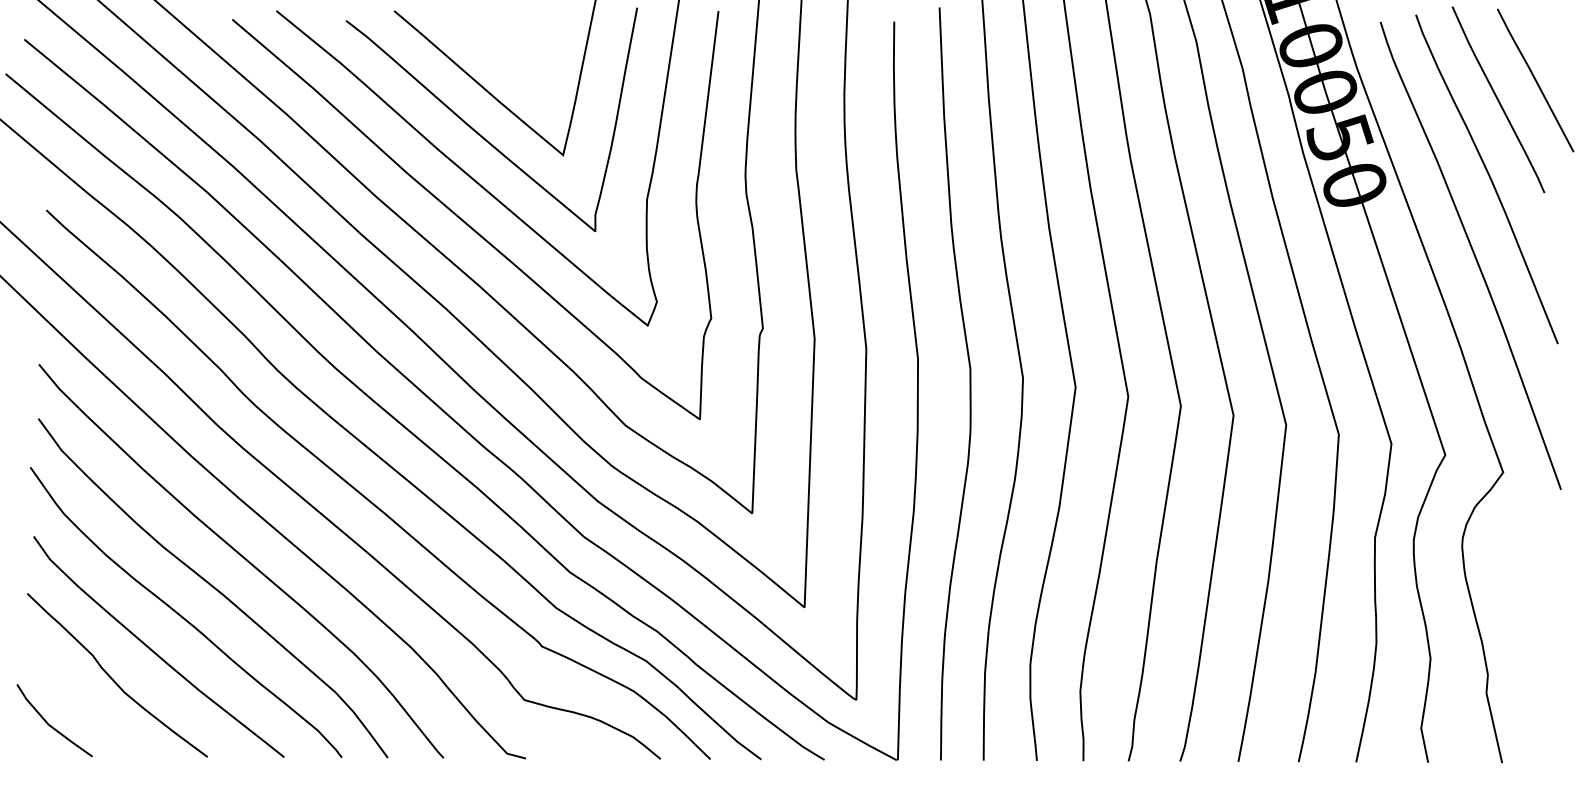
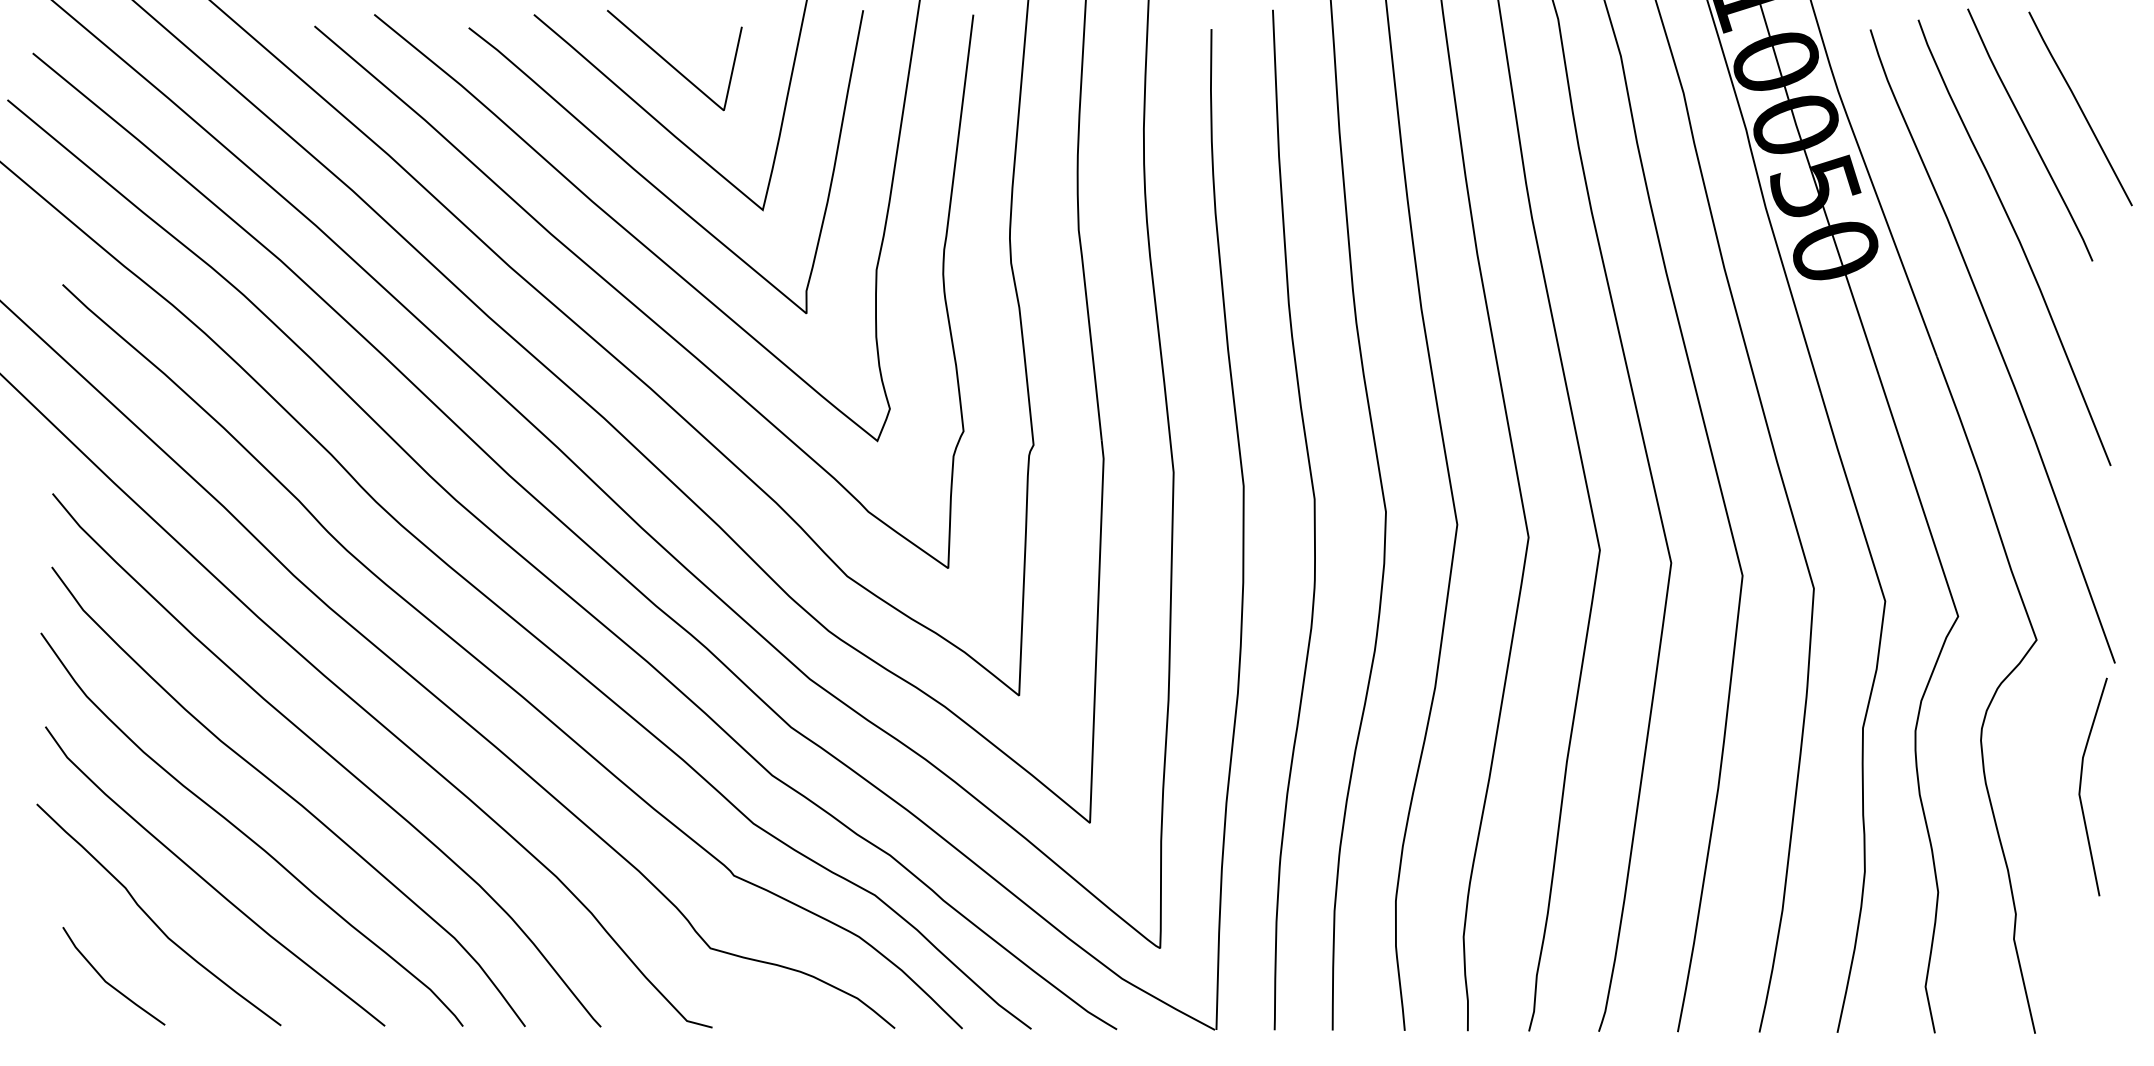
curve: (495, 47) -> (670, 63), added
line: (1536, 580) -> (2081, 786), added
line: (49, 724) -> (107, 981), moved

